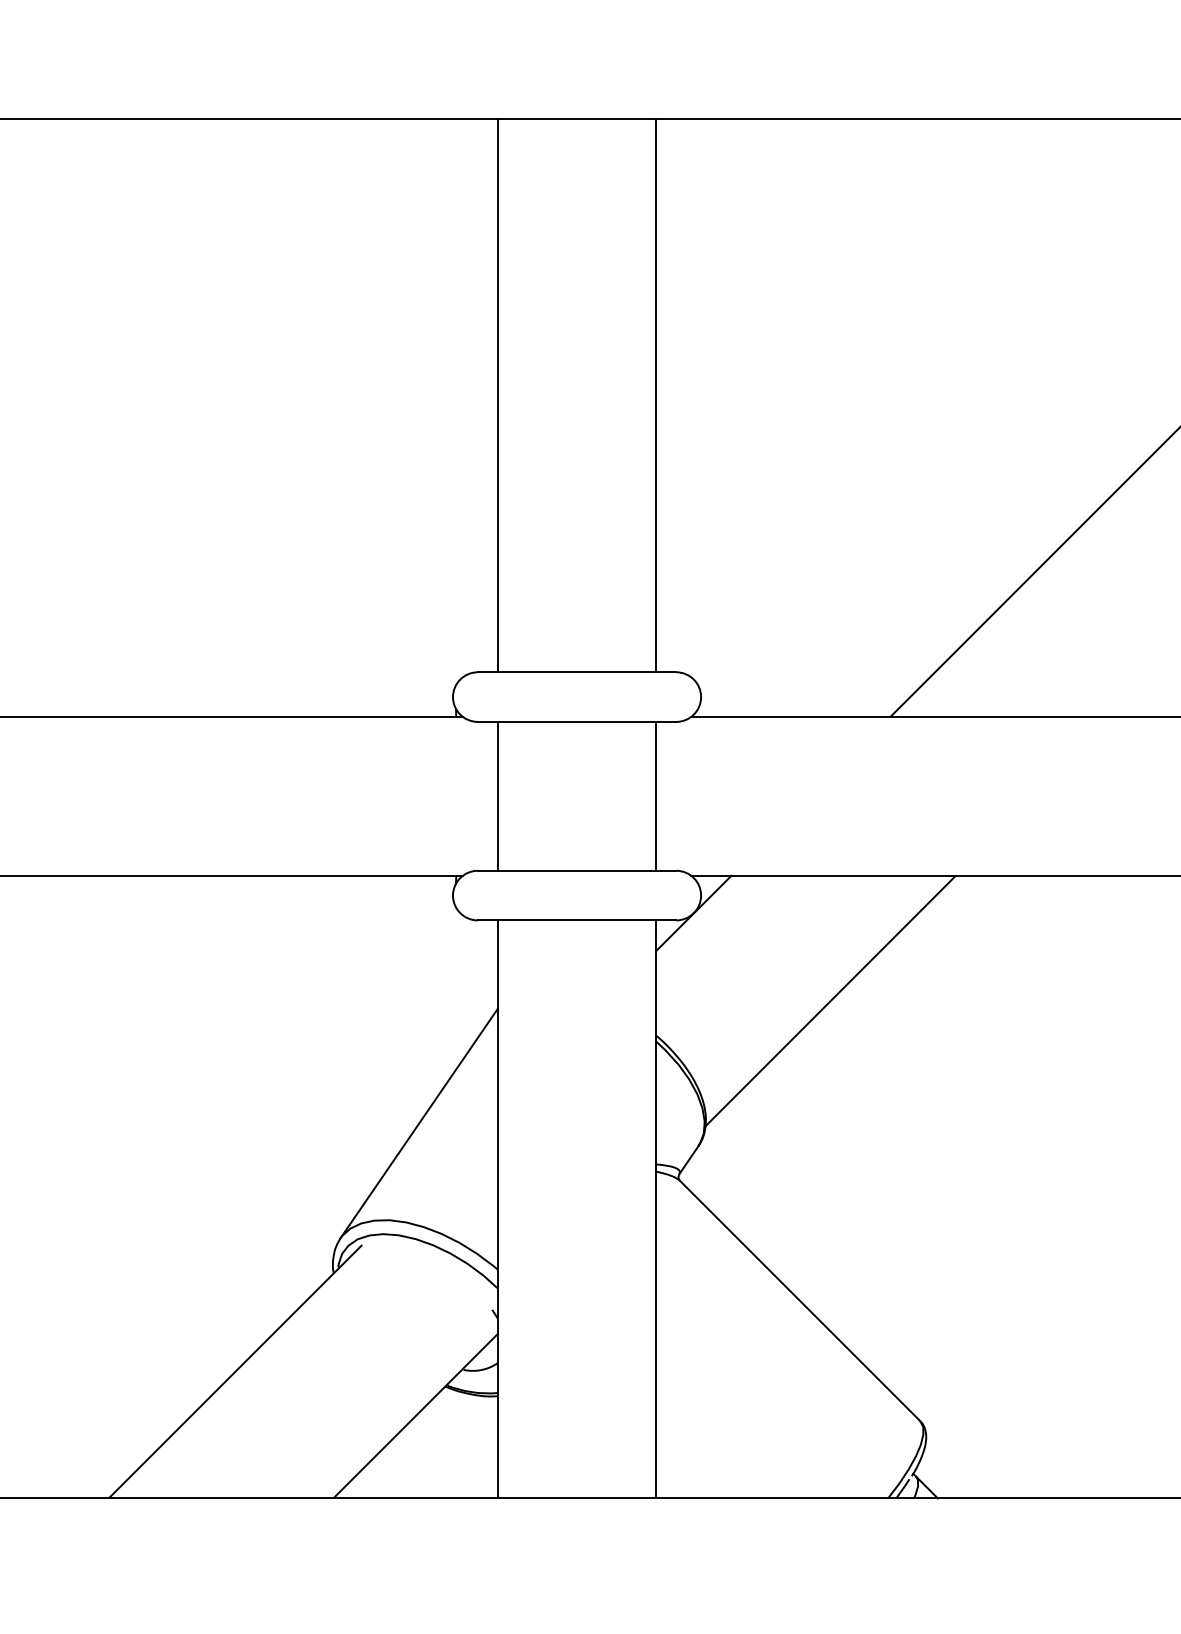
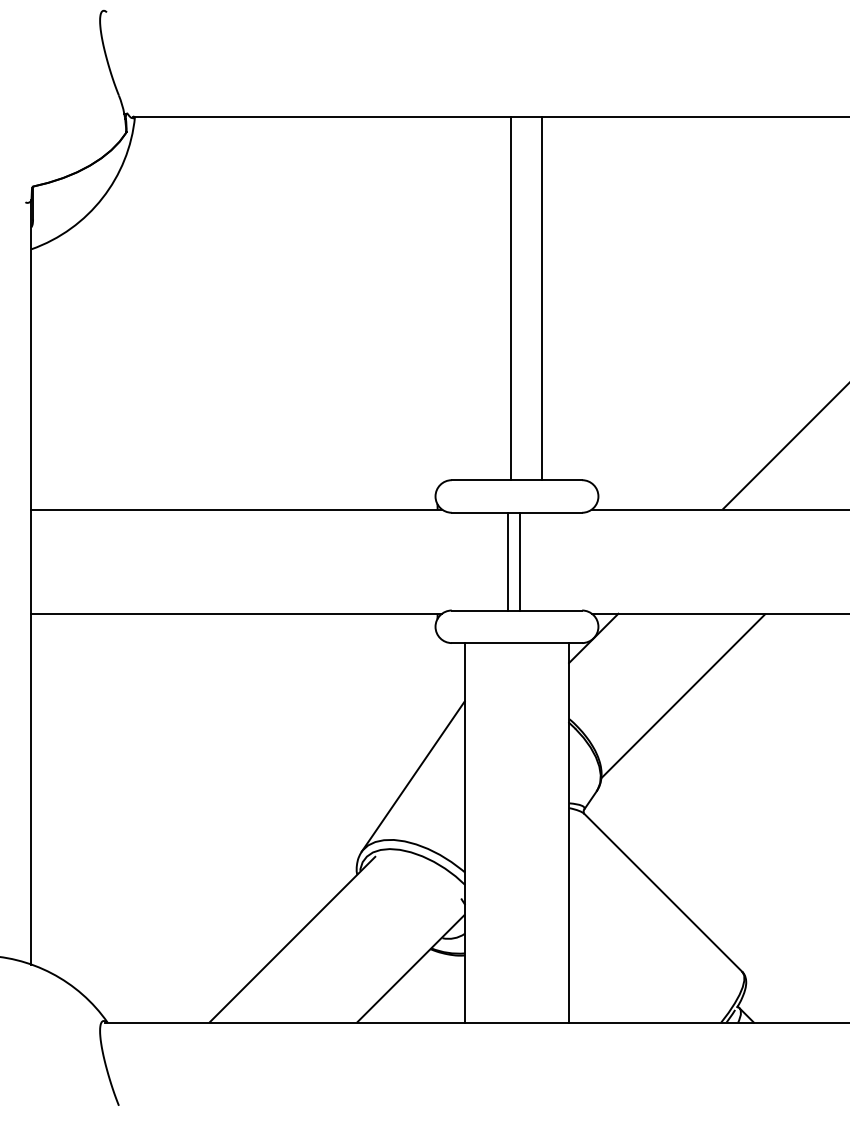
line: (497, 395) -> (510, 298), moved
line: (657, 395) -> (542, 298), moved
line: (497, 796) -> (507, 561), moved
line: (657, 796) -> (520, 561), moved

